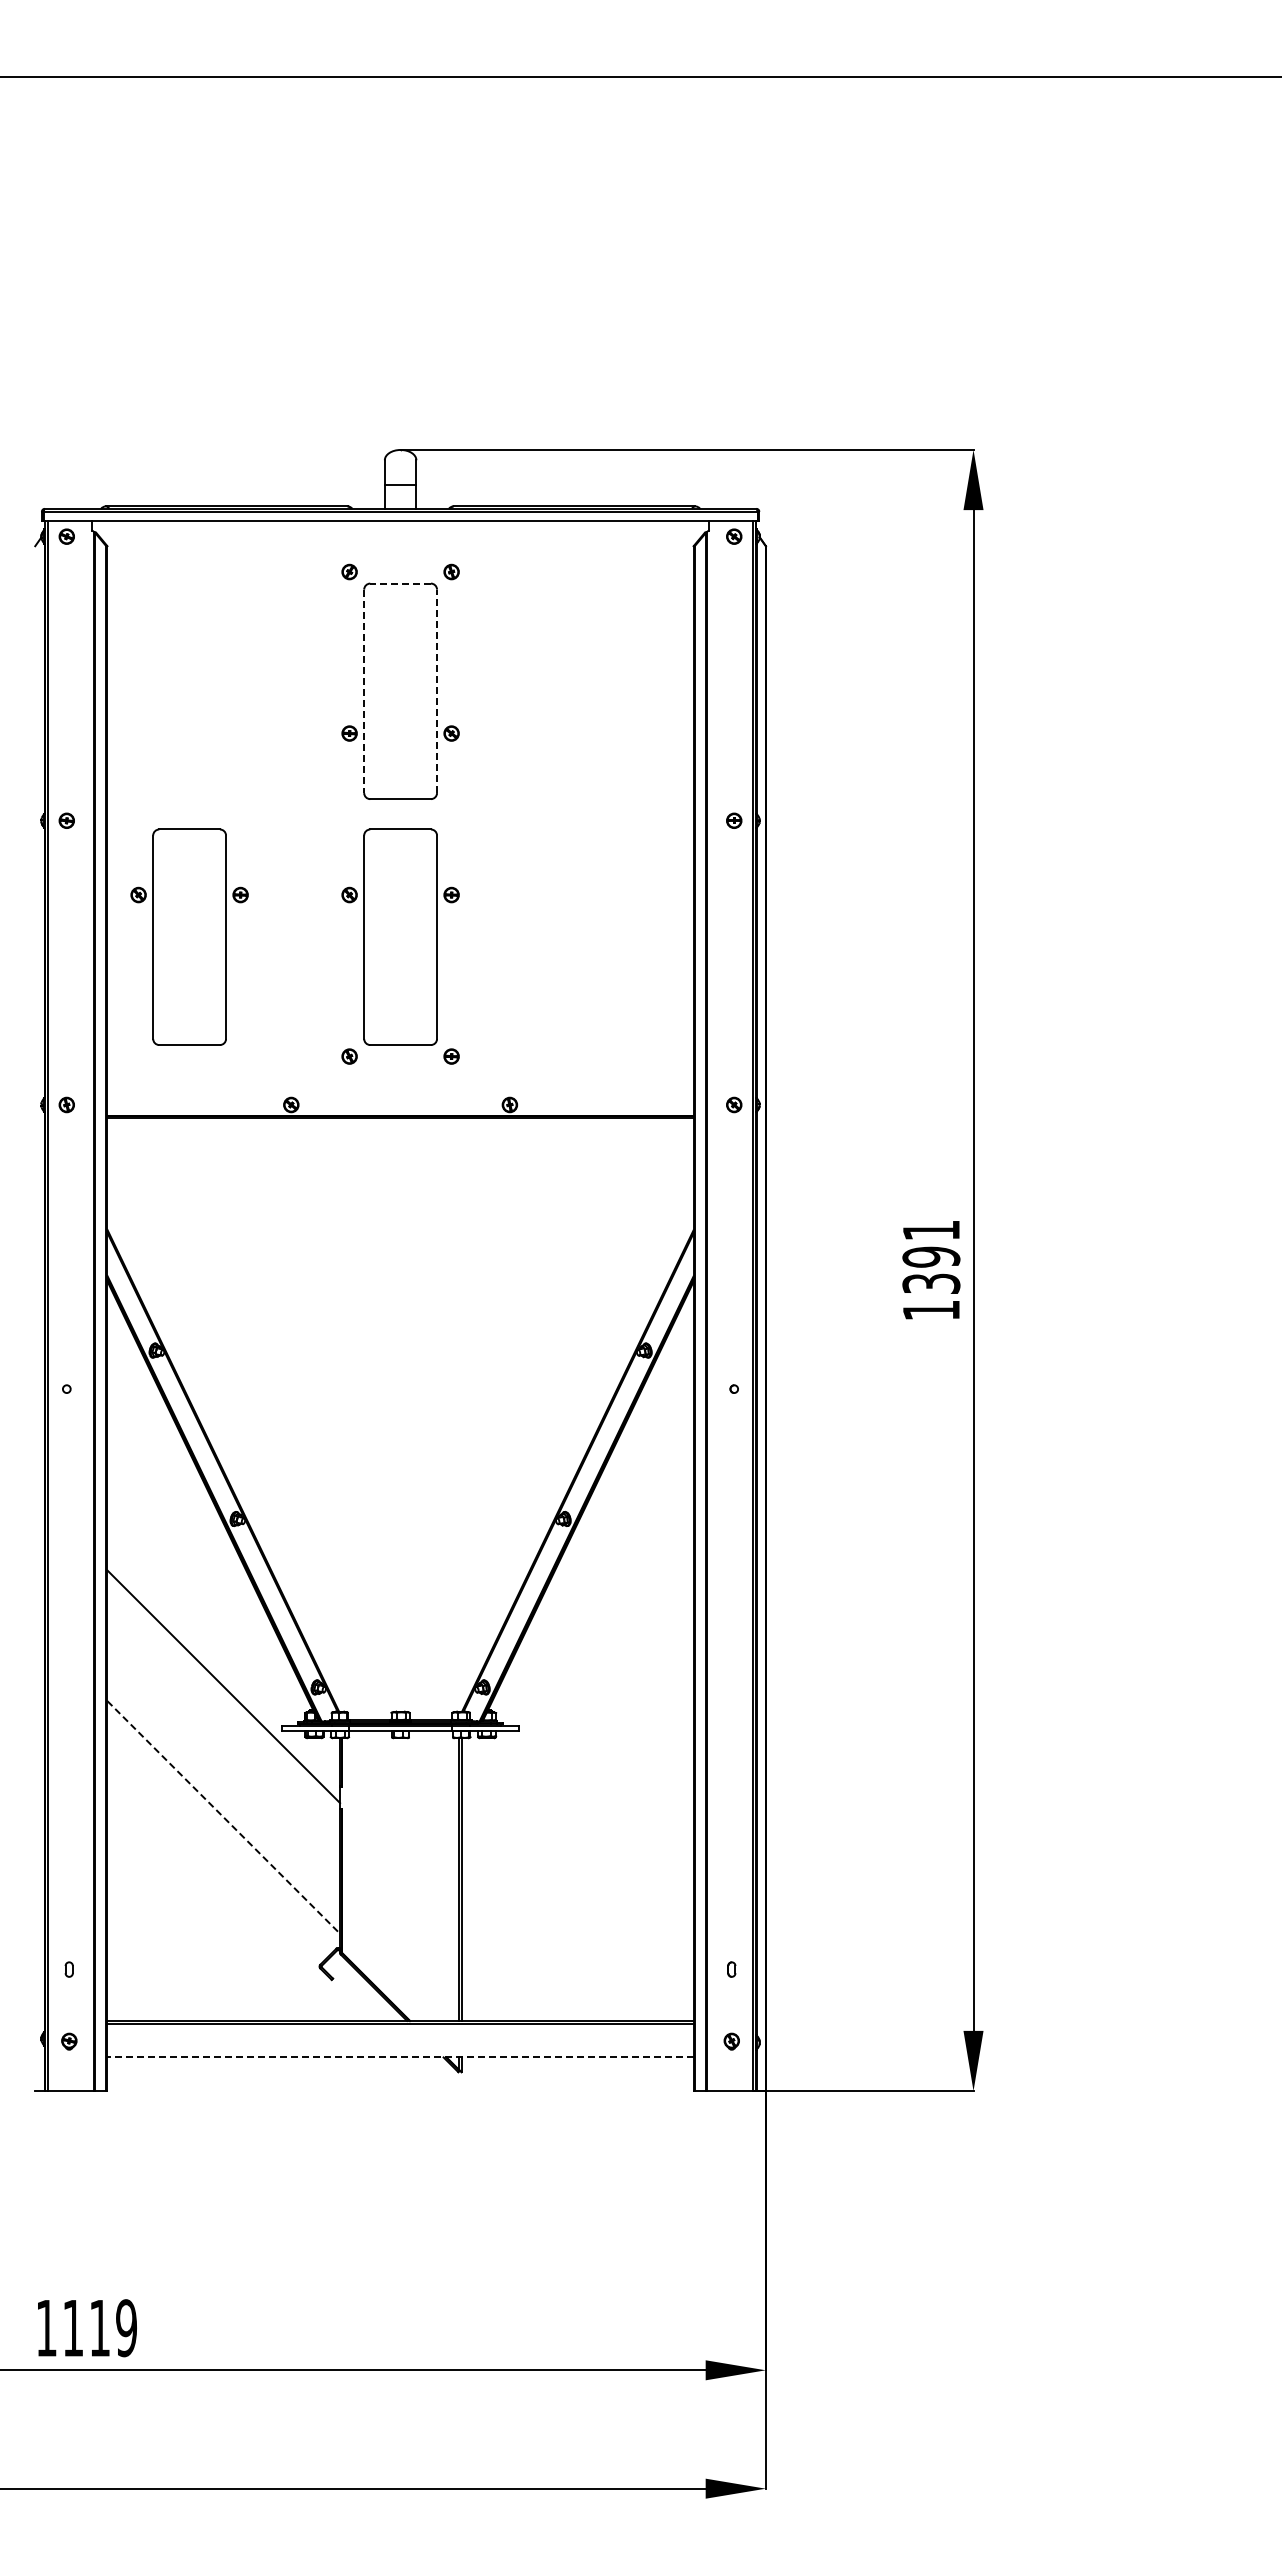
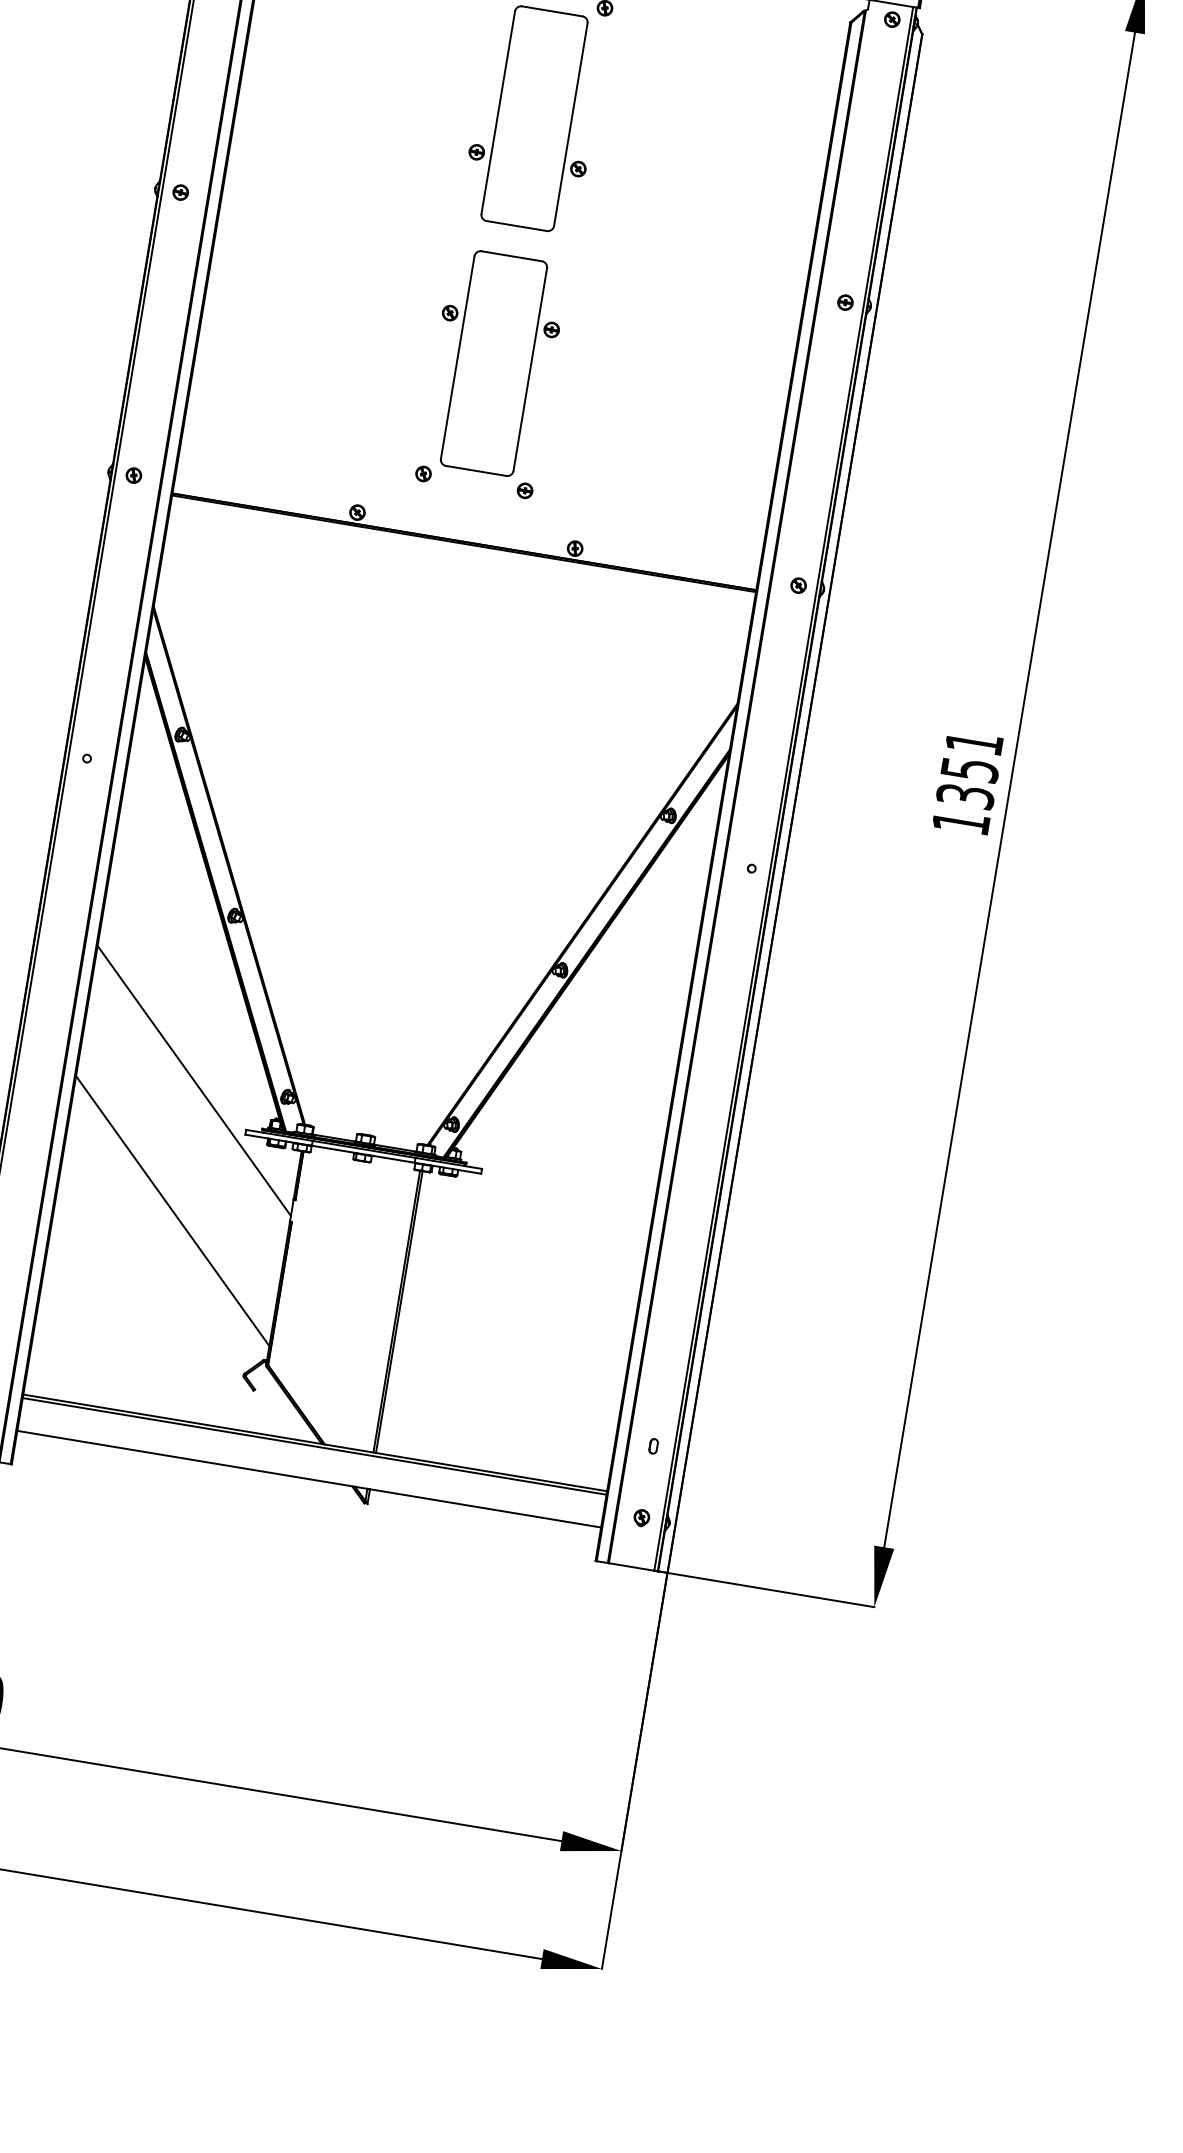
line: (400, 583) -> (552, 11), dashed -> solid
line: (364, 691) -> (498, 112), dashed -> solid
line: (437, 691) -> (571, 124), dashed -> solid
part: (189, 936) -> (283, 328), removed
text: (931, 1256) -> (970, 769), 1391 -> 1351
line: (223, 1817) -> (172, 1211), dashed -> solid
line: (400, 2057) -> (309, 1479), dashed -> solid

